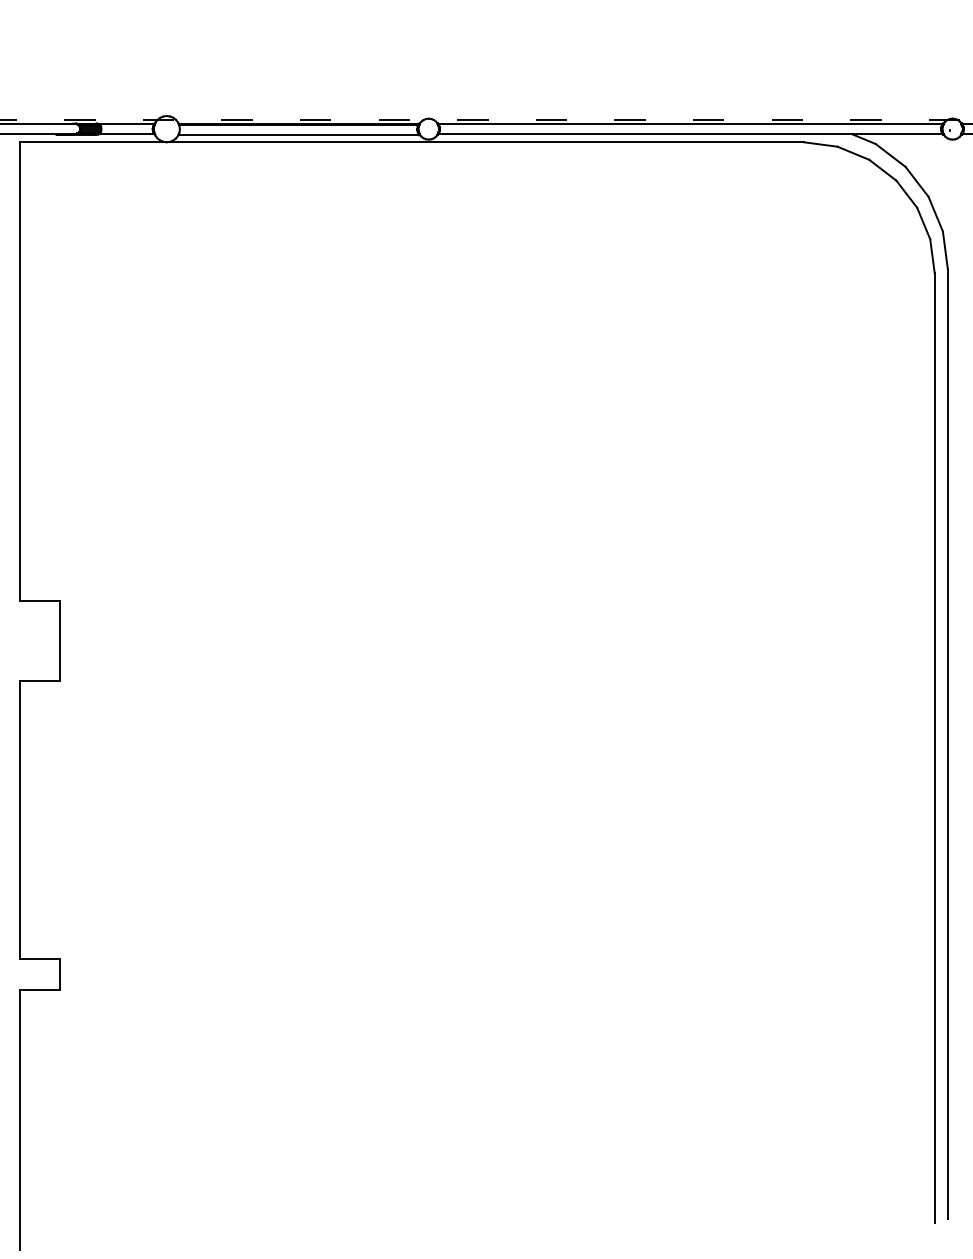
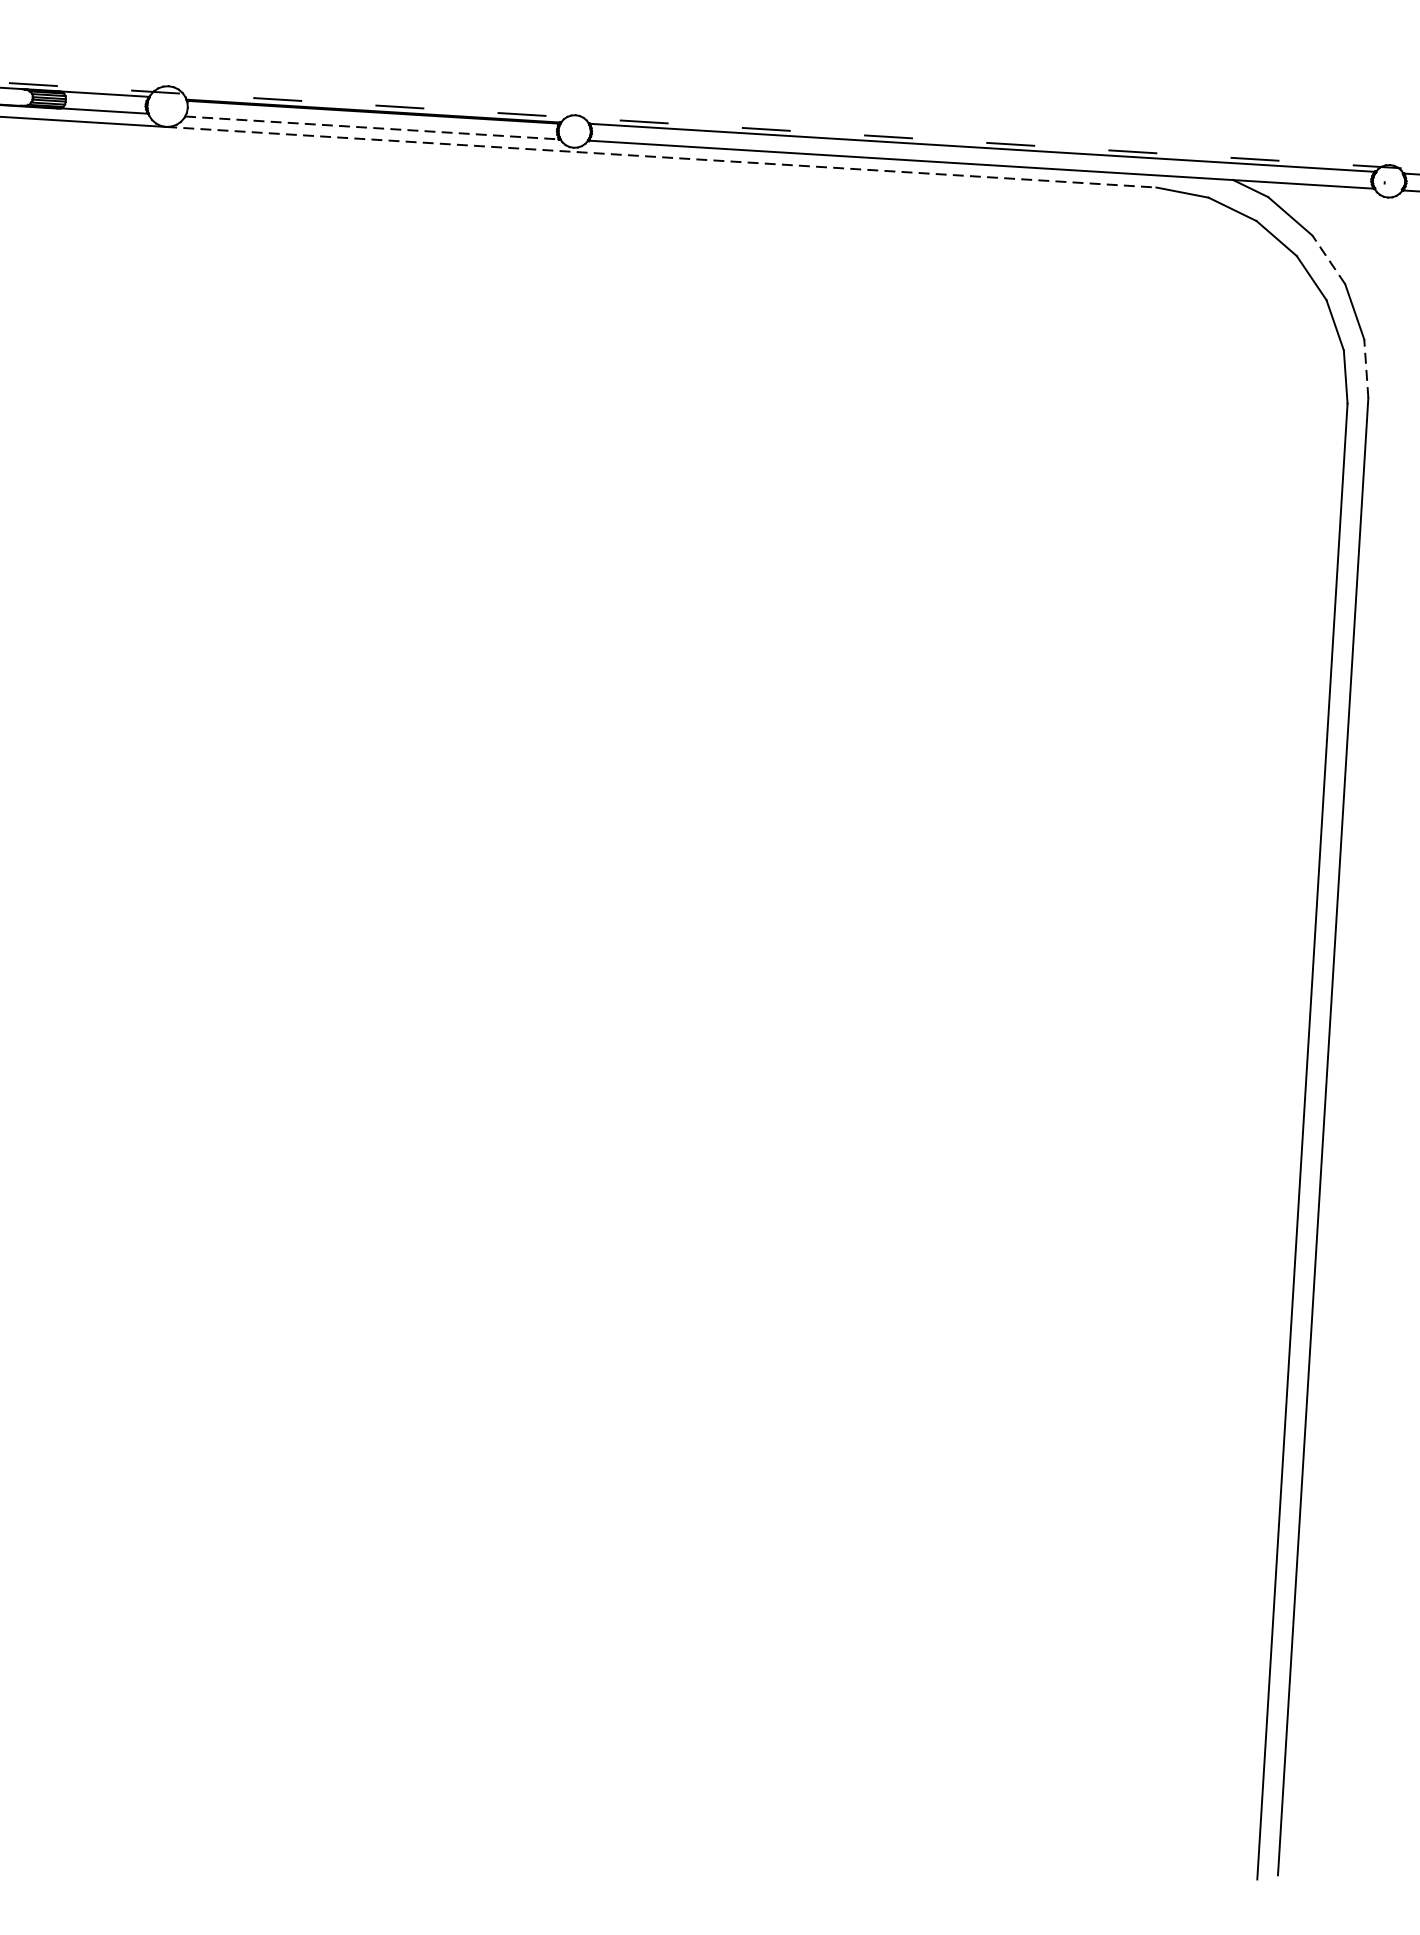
line: (299, 134) -> (373, 127), solid -> dashed
line: (485, 142) -> (661, 157), solid -> dashed
line: (917, 181) -> (1329, 259), solid -> dashed
line: (945, 250) -> (1366, 369), solid -> dashed

